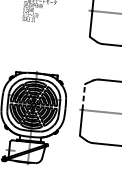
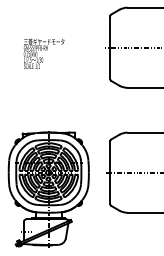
line: (83, 97) -> (110, 156), dashed -> solid

